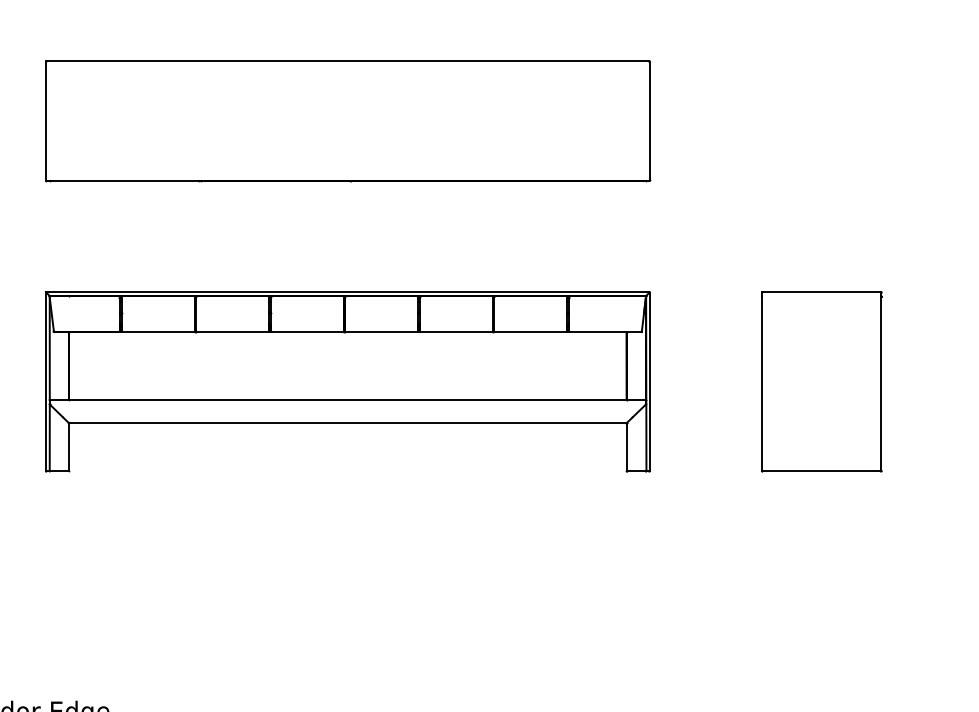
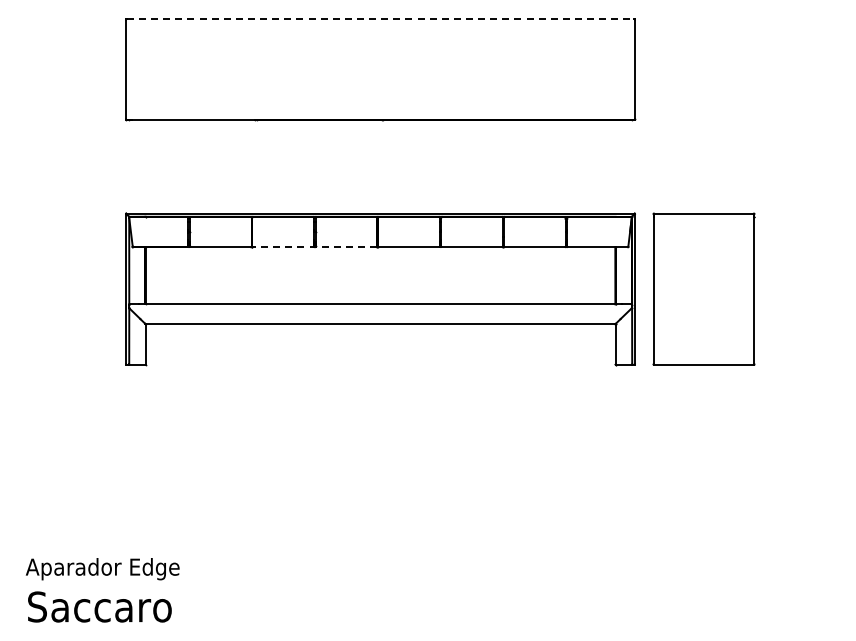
line: (347, 61) -> (380, 19), solid -> dashed
line: (269, 332) -> (314, 247), solid -> dashed
part: (821, 381) -> (703, 288), moved

